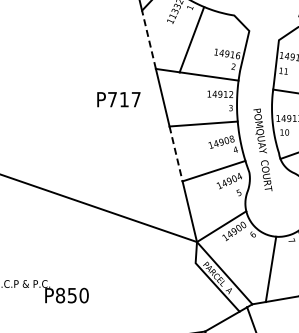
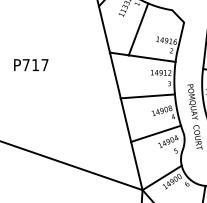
line: (149, 39) -> (104, 29), dashed -> solid
text: (118, 99) -> (30, 64), moved
line: (176, 154) -> (126, 120), dashed -> solid

